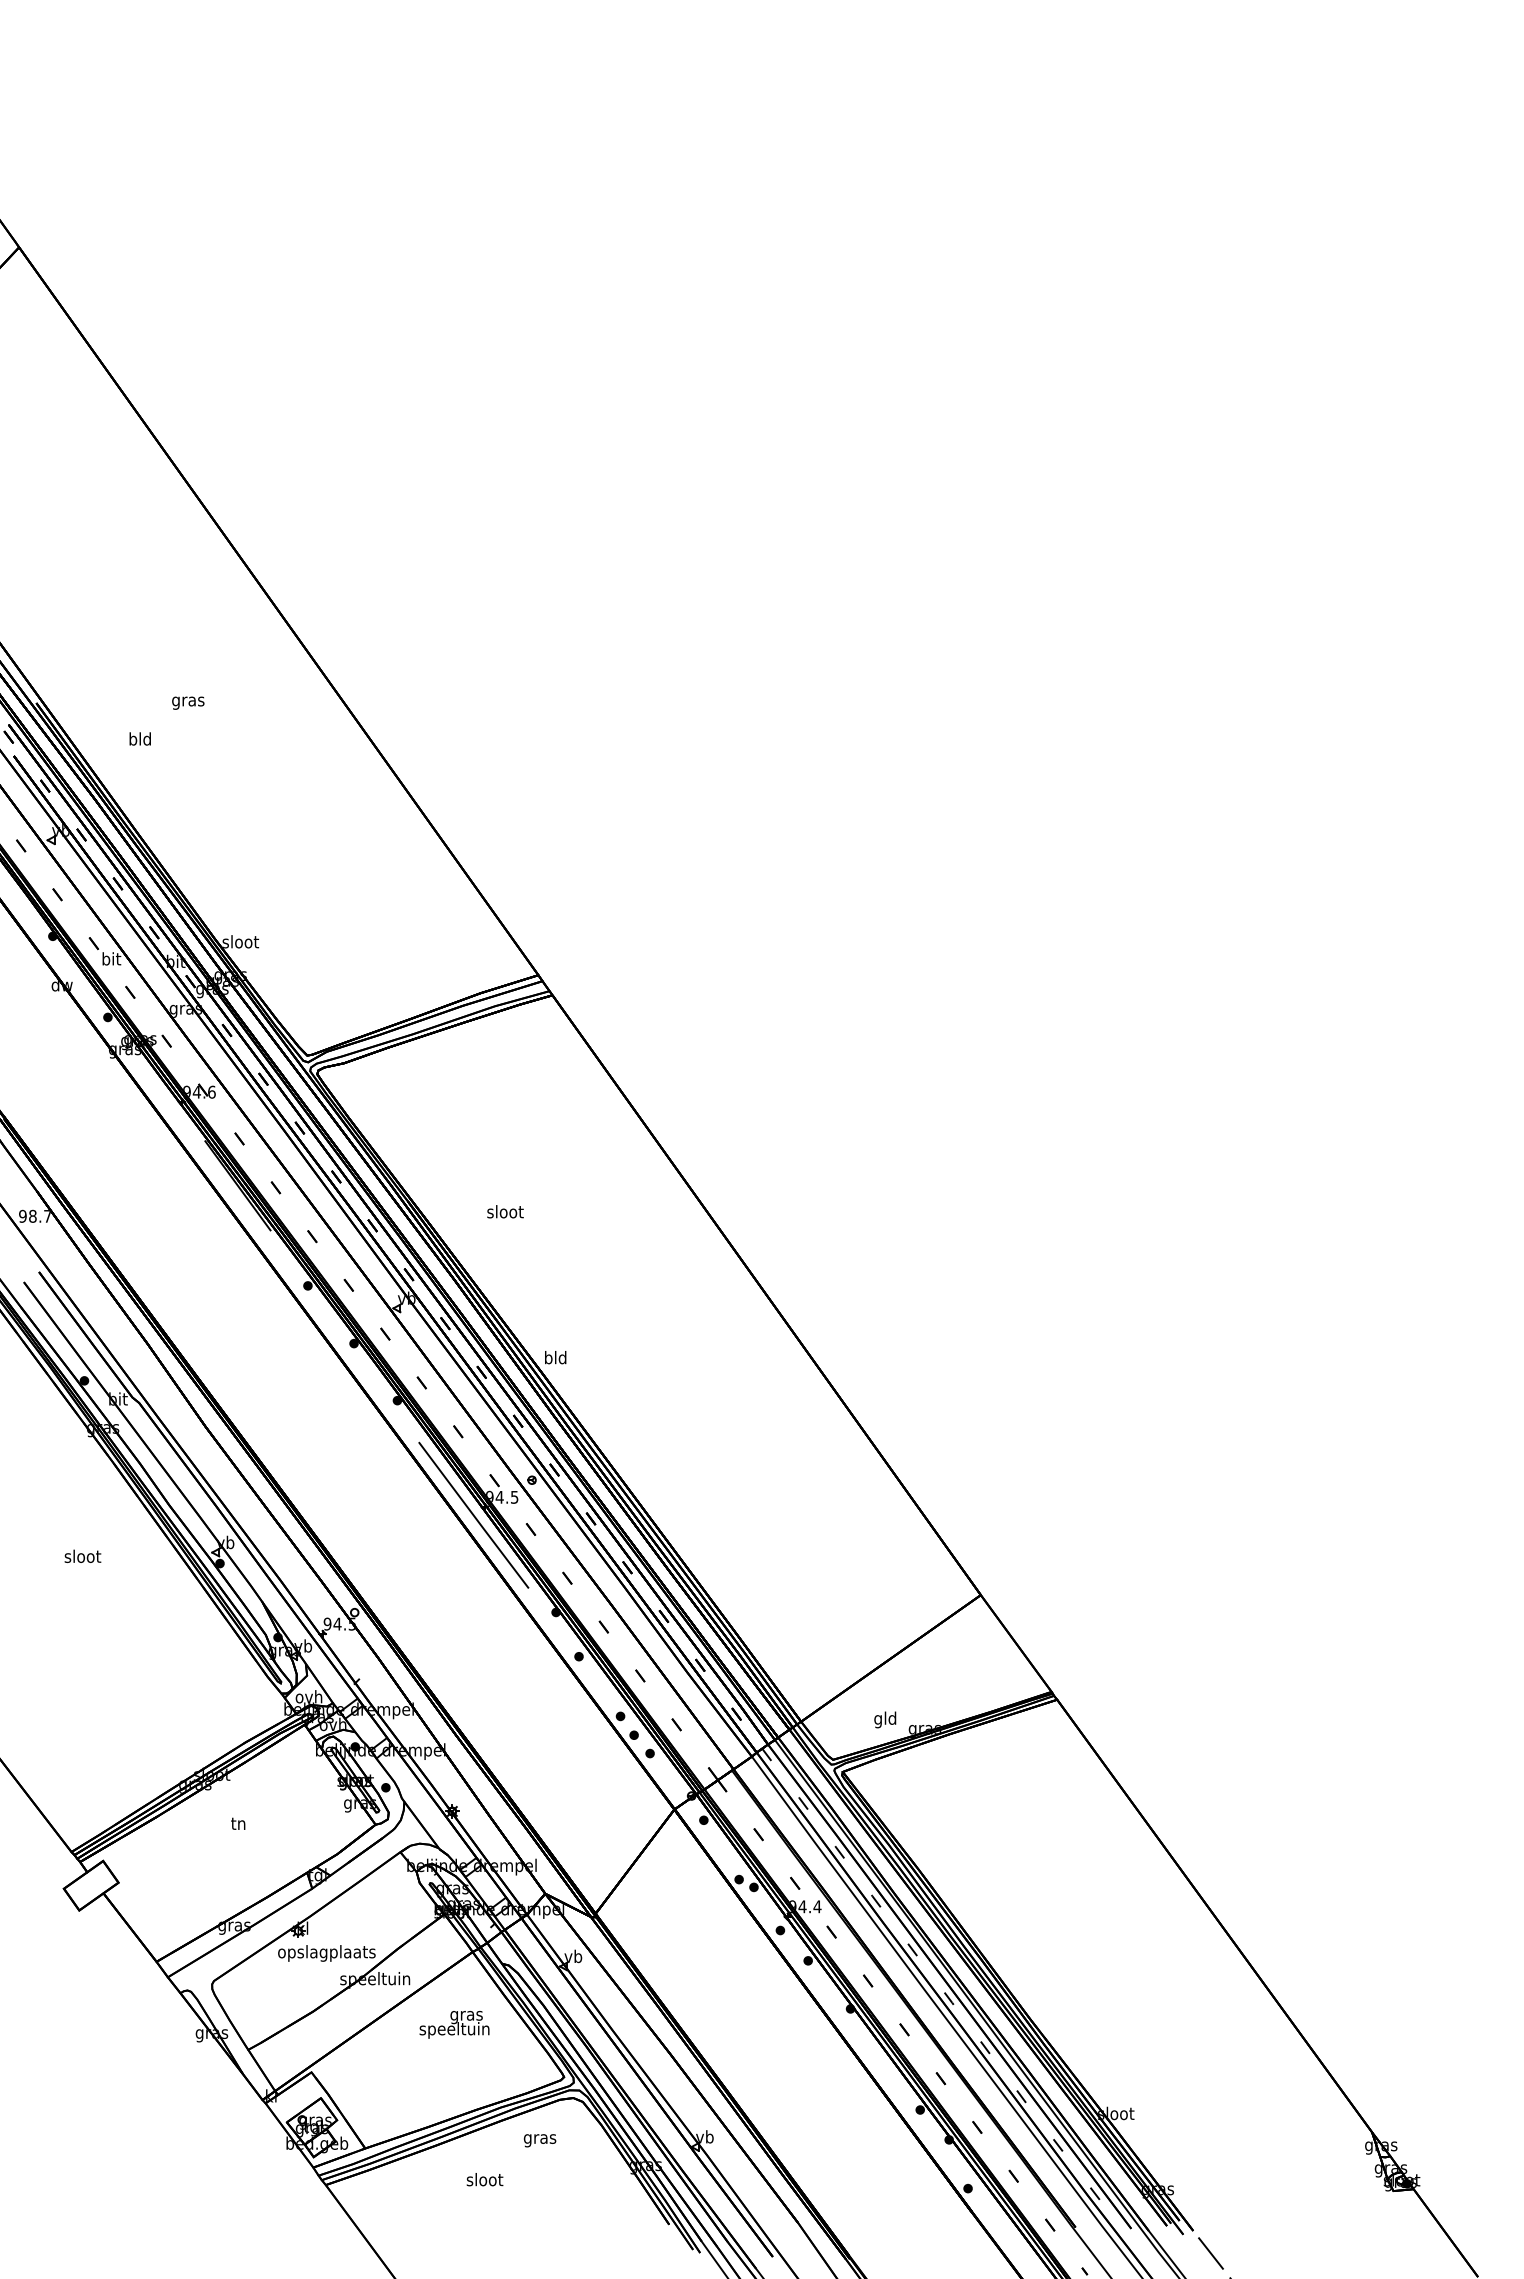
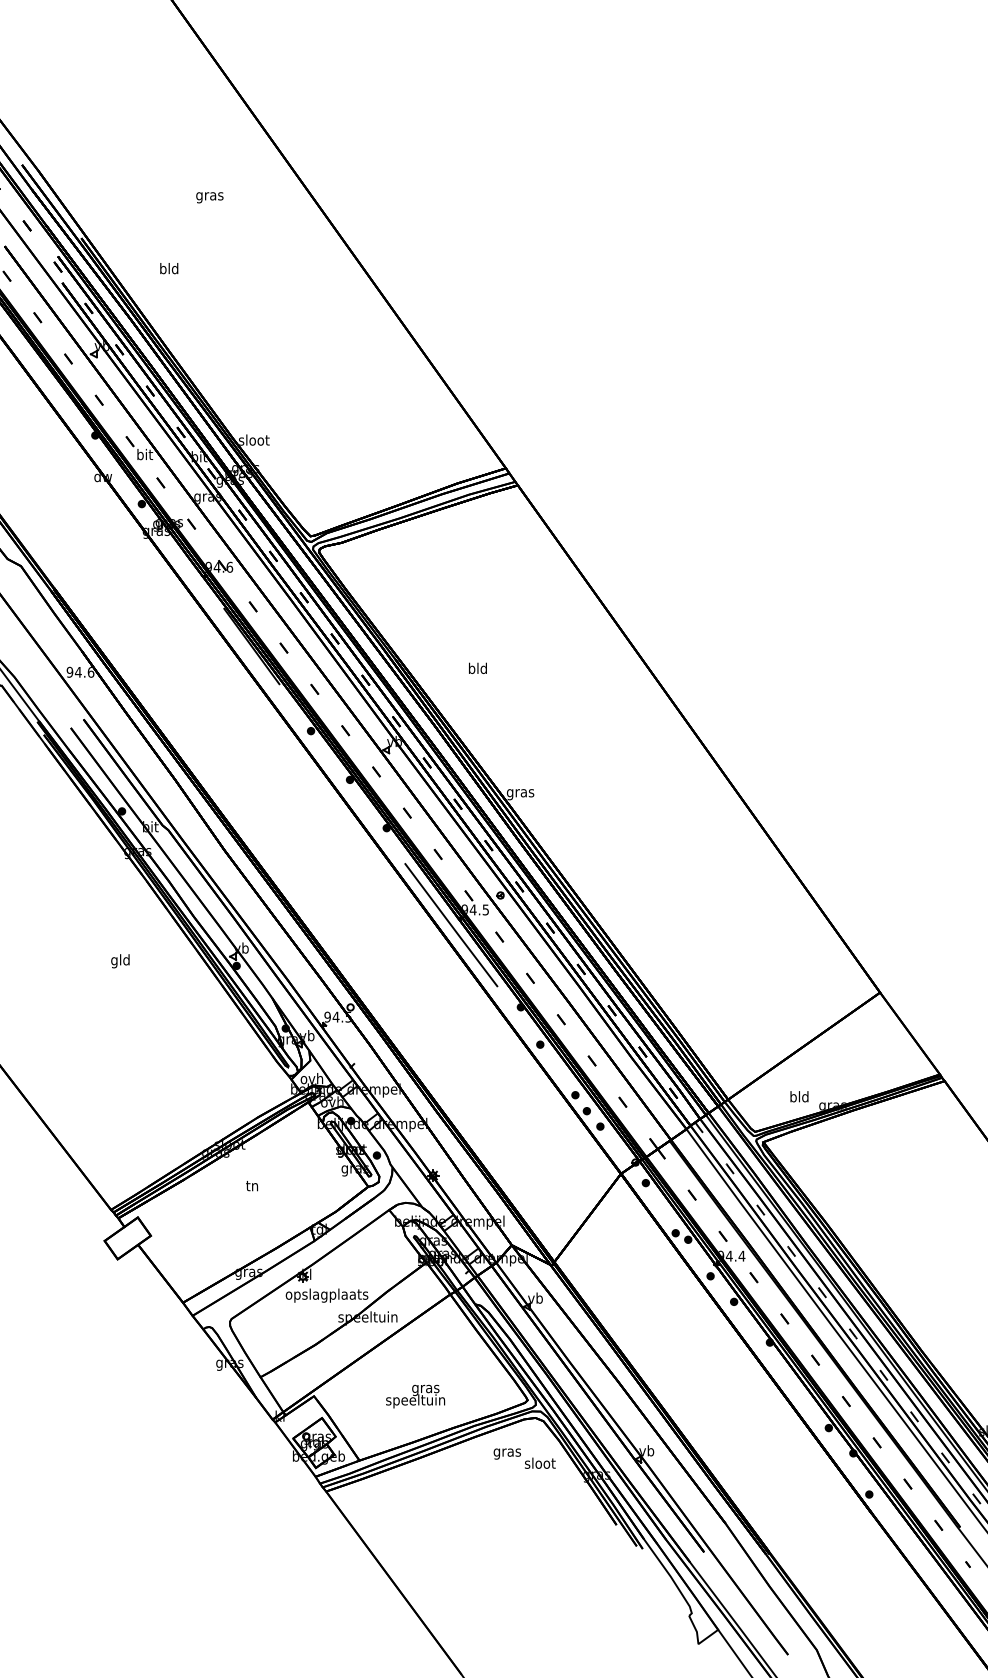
text: (188, 702) -> (210, 197), moved
text: (505, 1211) -> (478, 668), sloot -> bld
text: (39, 1215) -> (84, 671), 98.7 -> 94.6
text: (555, 1359) -> (520, 793), bld -> gras
text: (82, 1557) -> (120, 960), sloot -> gld
text: (878, 1719) -> (793, 1097), gld -> bld
text: (454, 2024) -> (415, 1396), moved
text: (484, 2179) -> (539, 1463), moved

